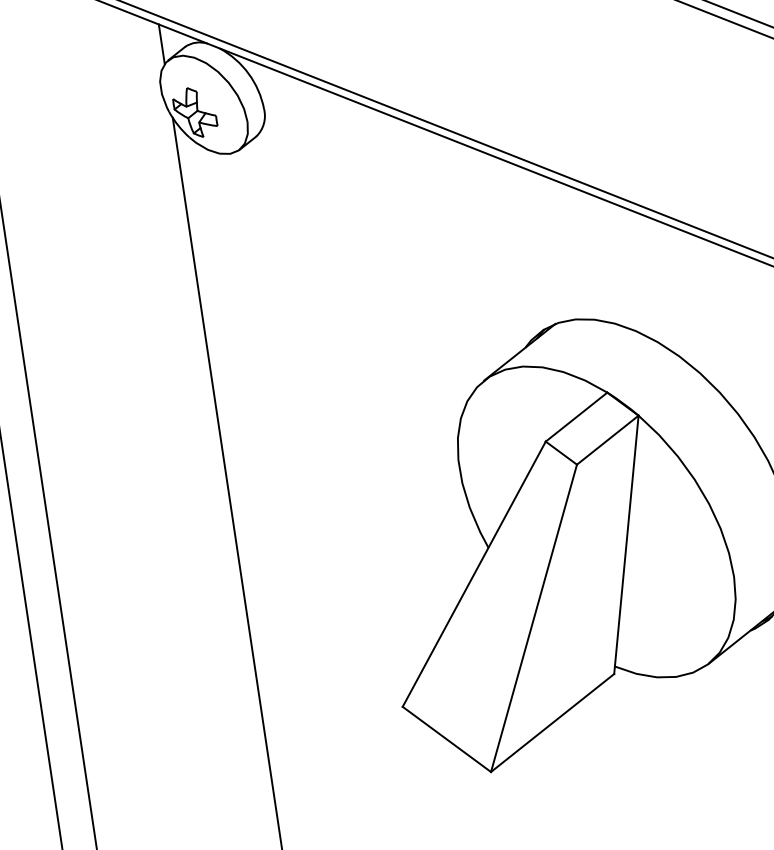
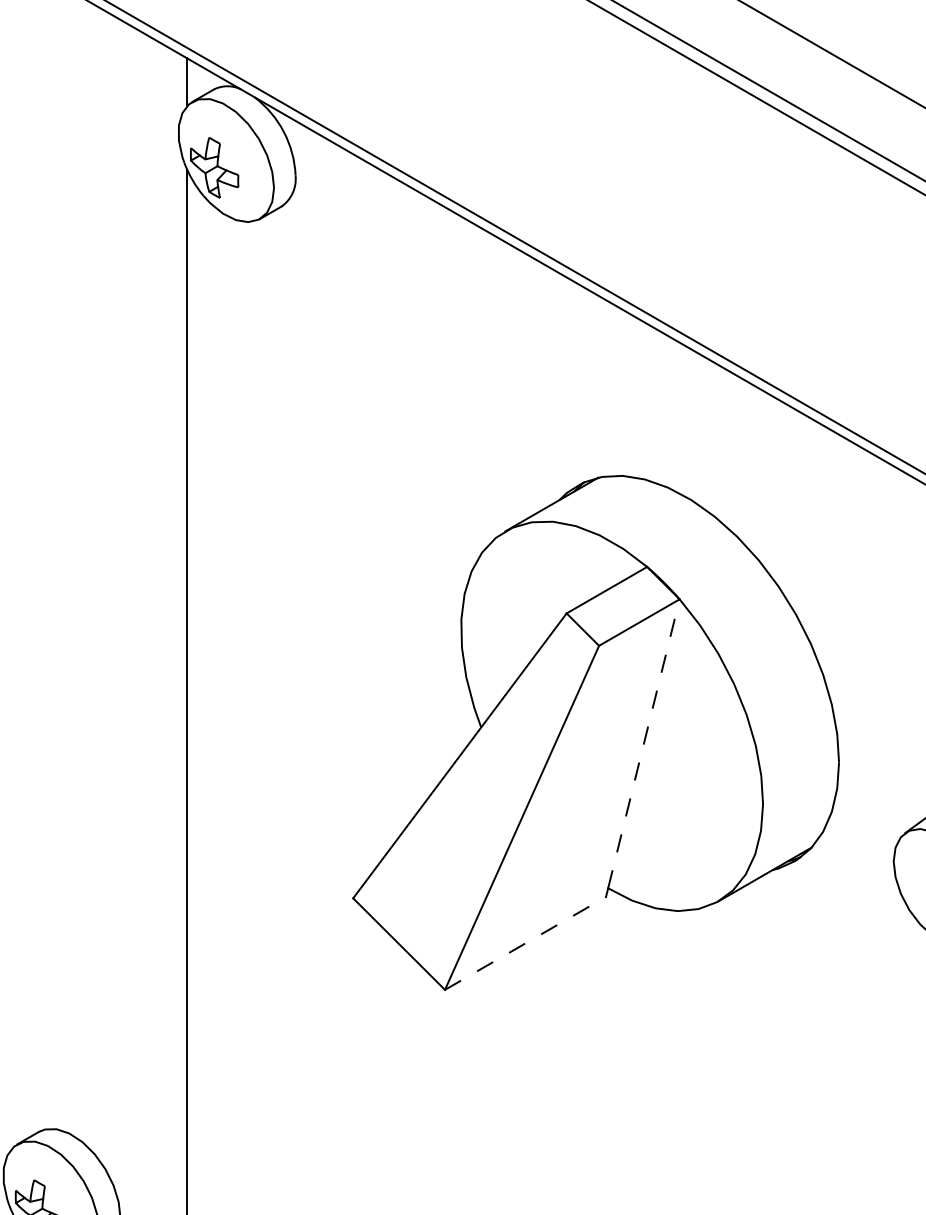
line: (626, 540) -> (643, 743), solid -> dashed
line: (552, 723) -> (525, 943), solid -> dashed

